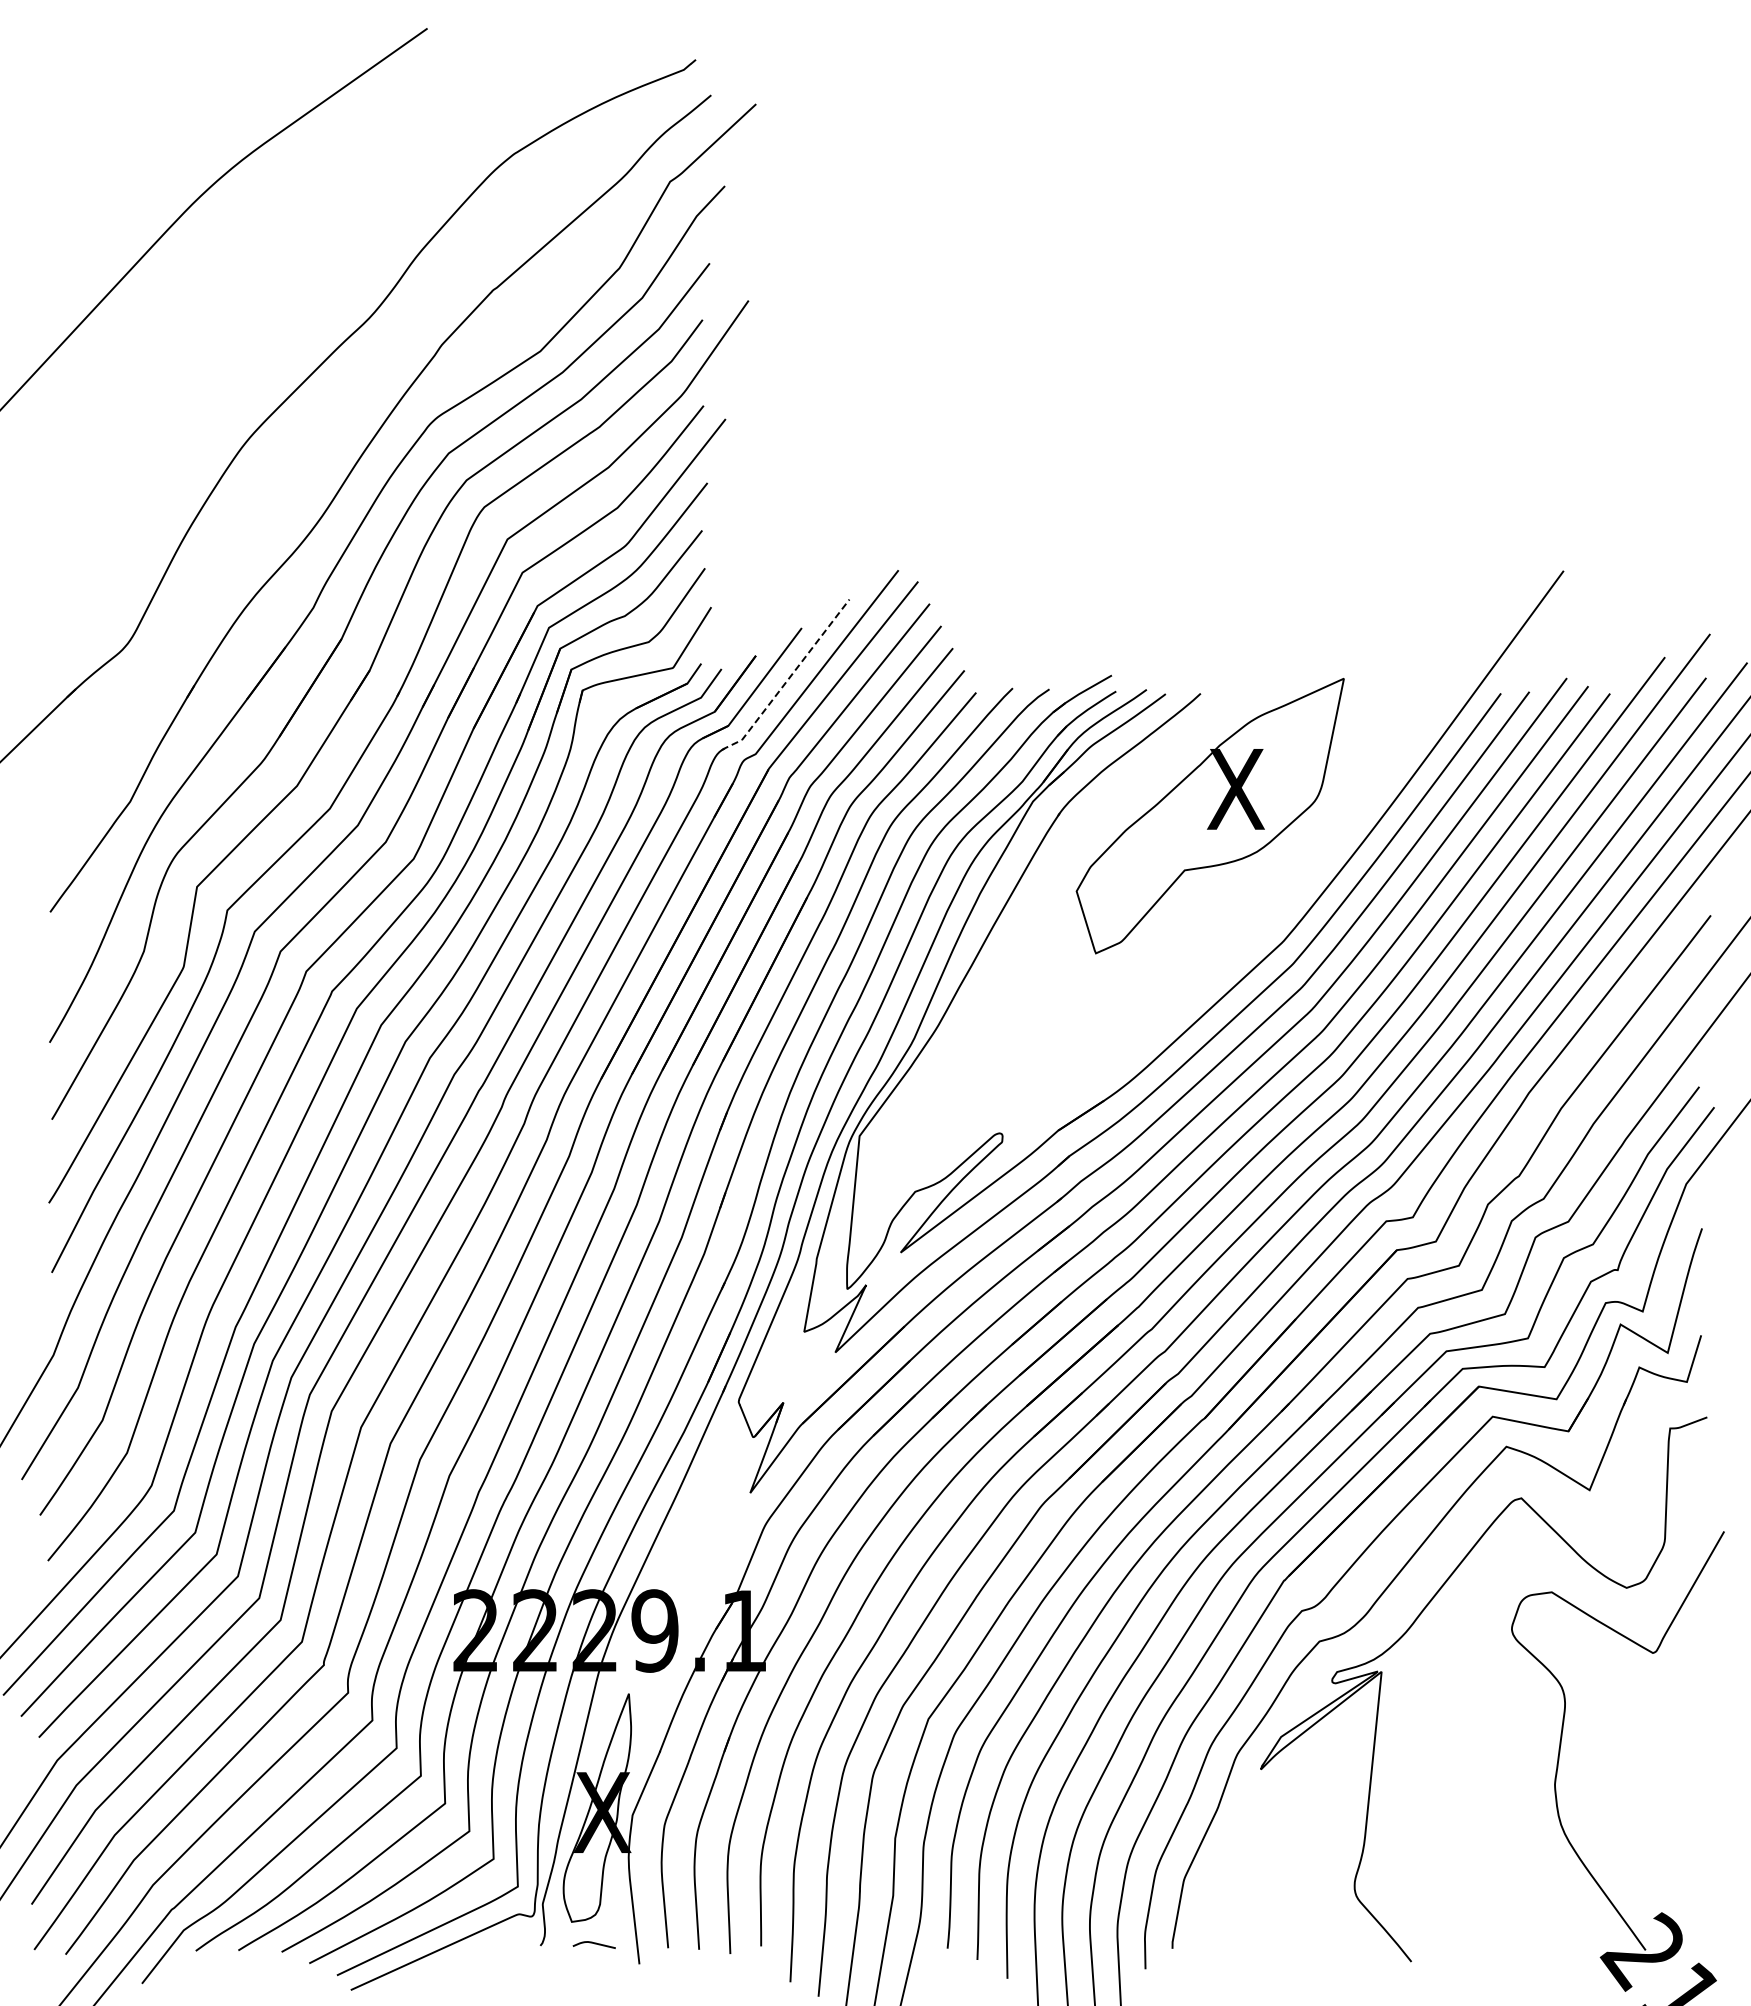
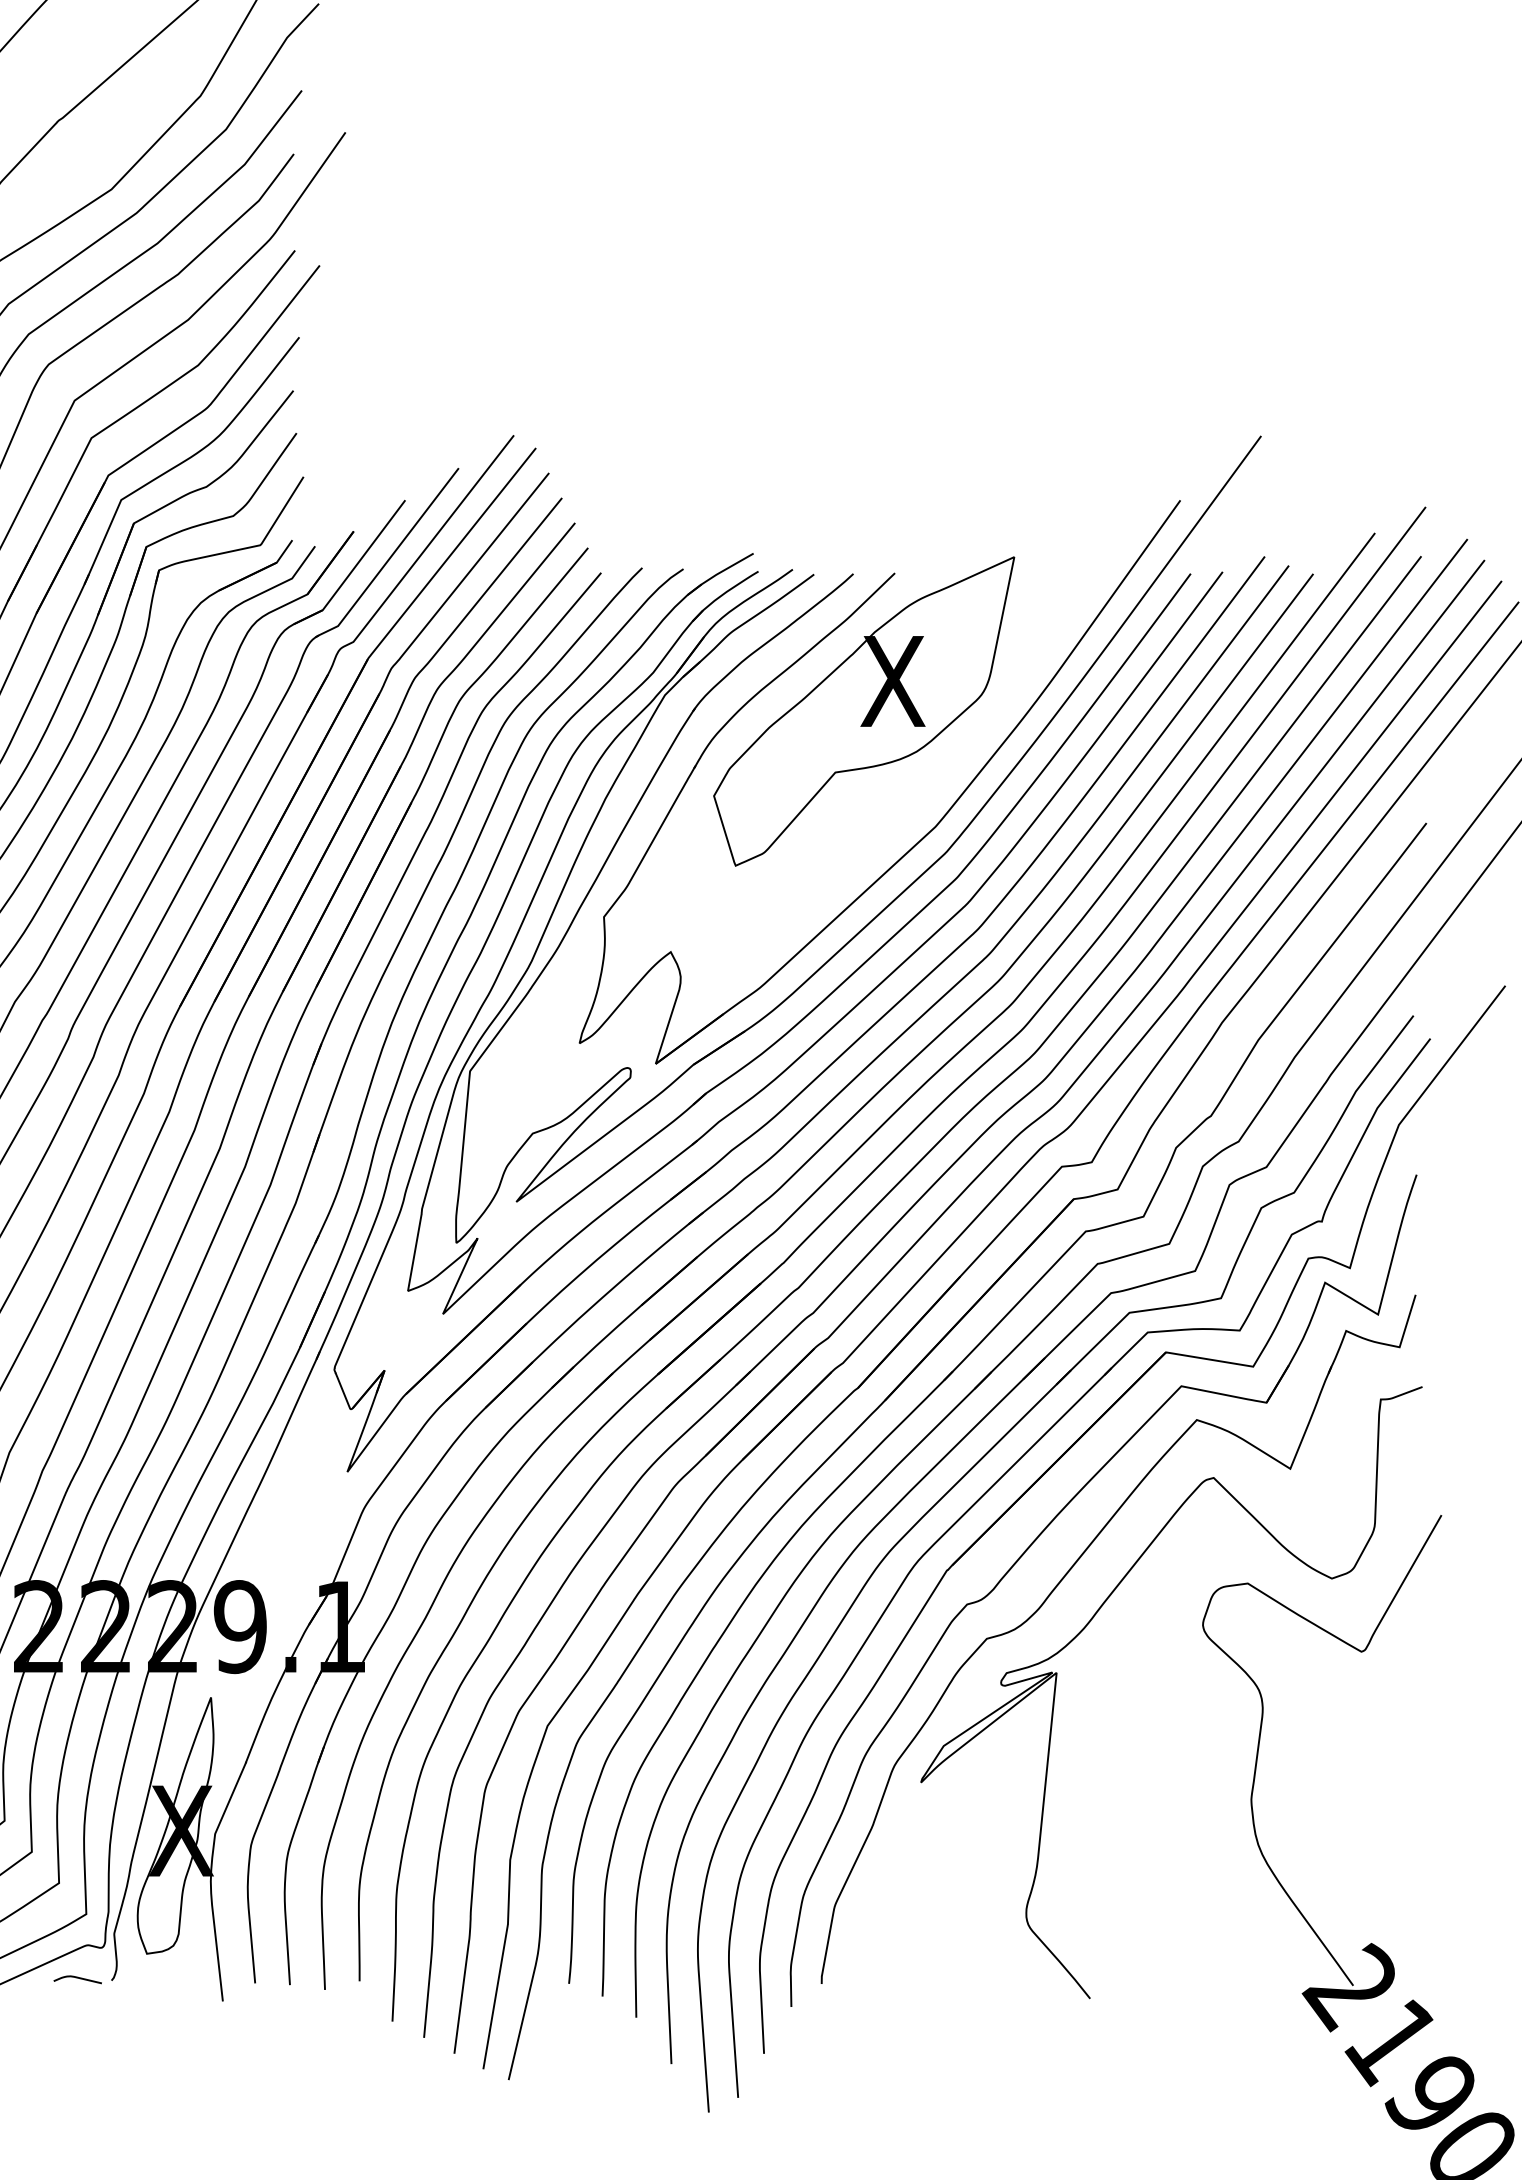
line: (788, 679) -> (390, 558), dashed -> solid
part: (1263, 926) -> (923, 835), added
curve: (593, 1943) -> (76, 1978), moved

